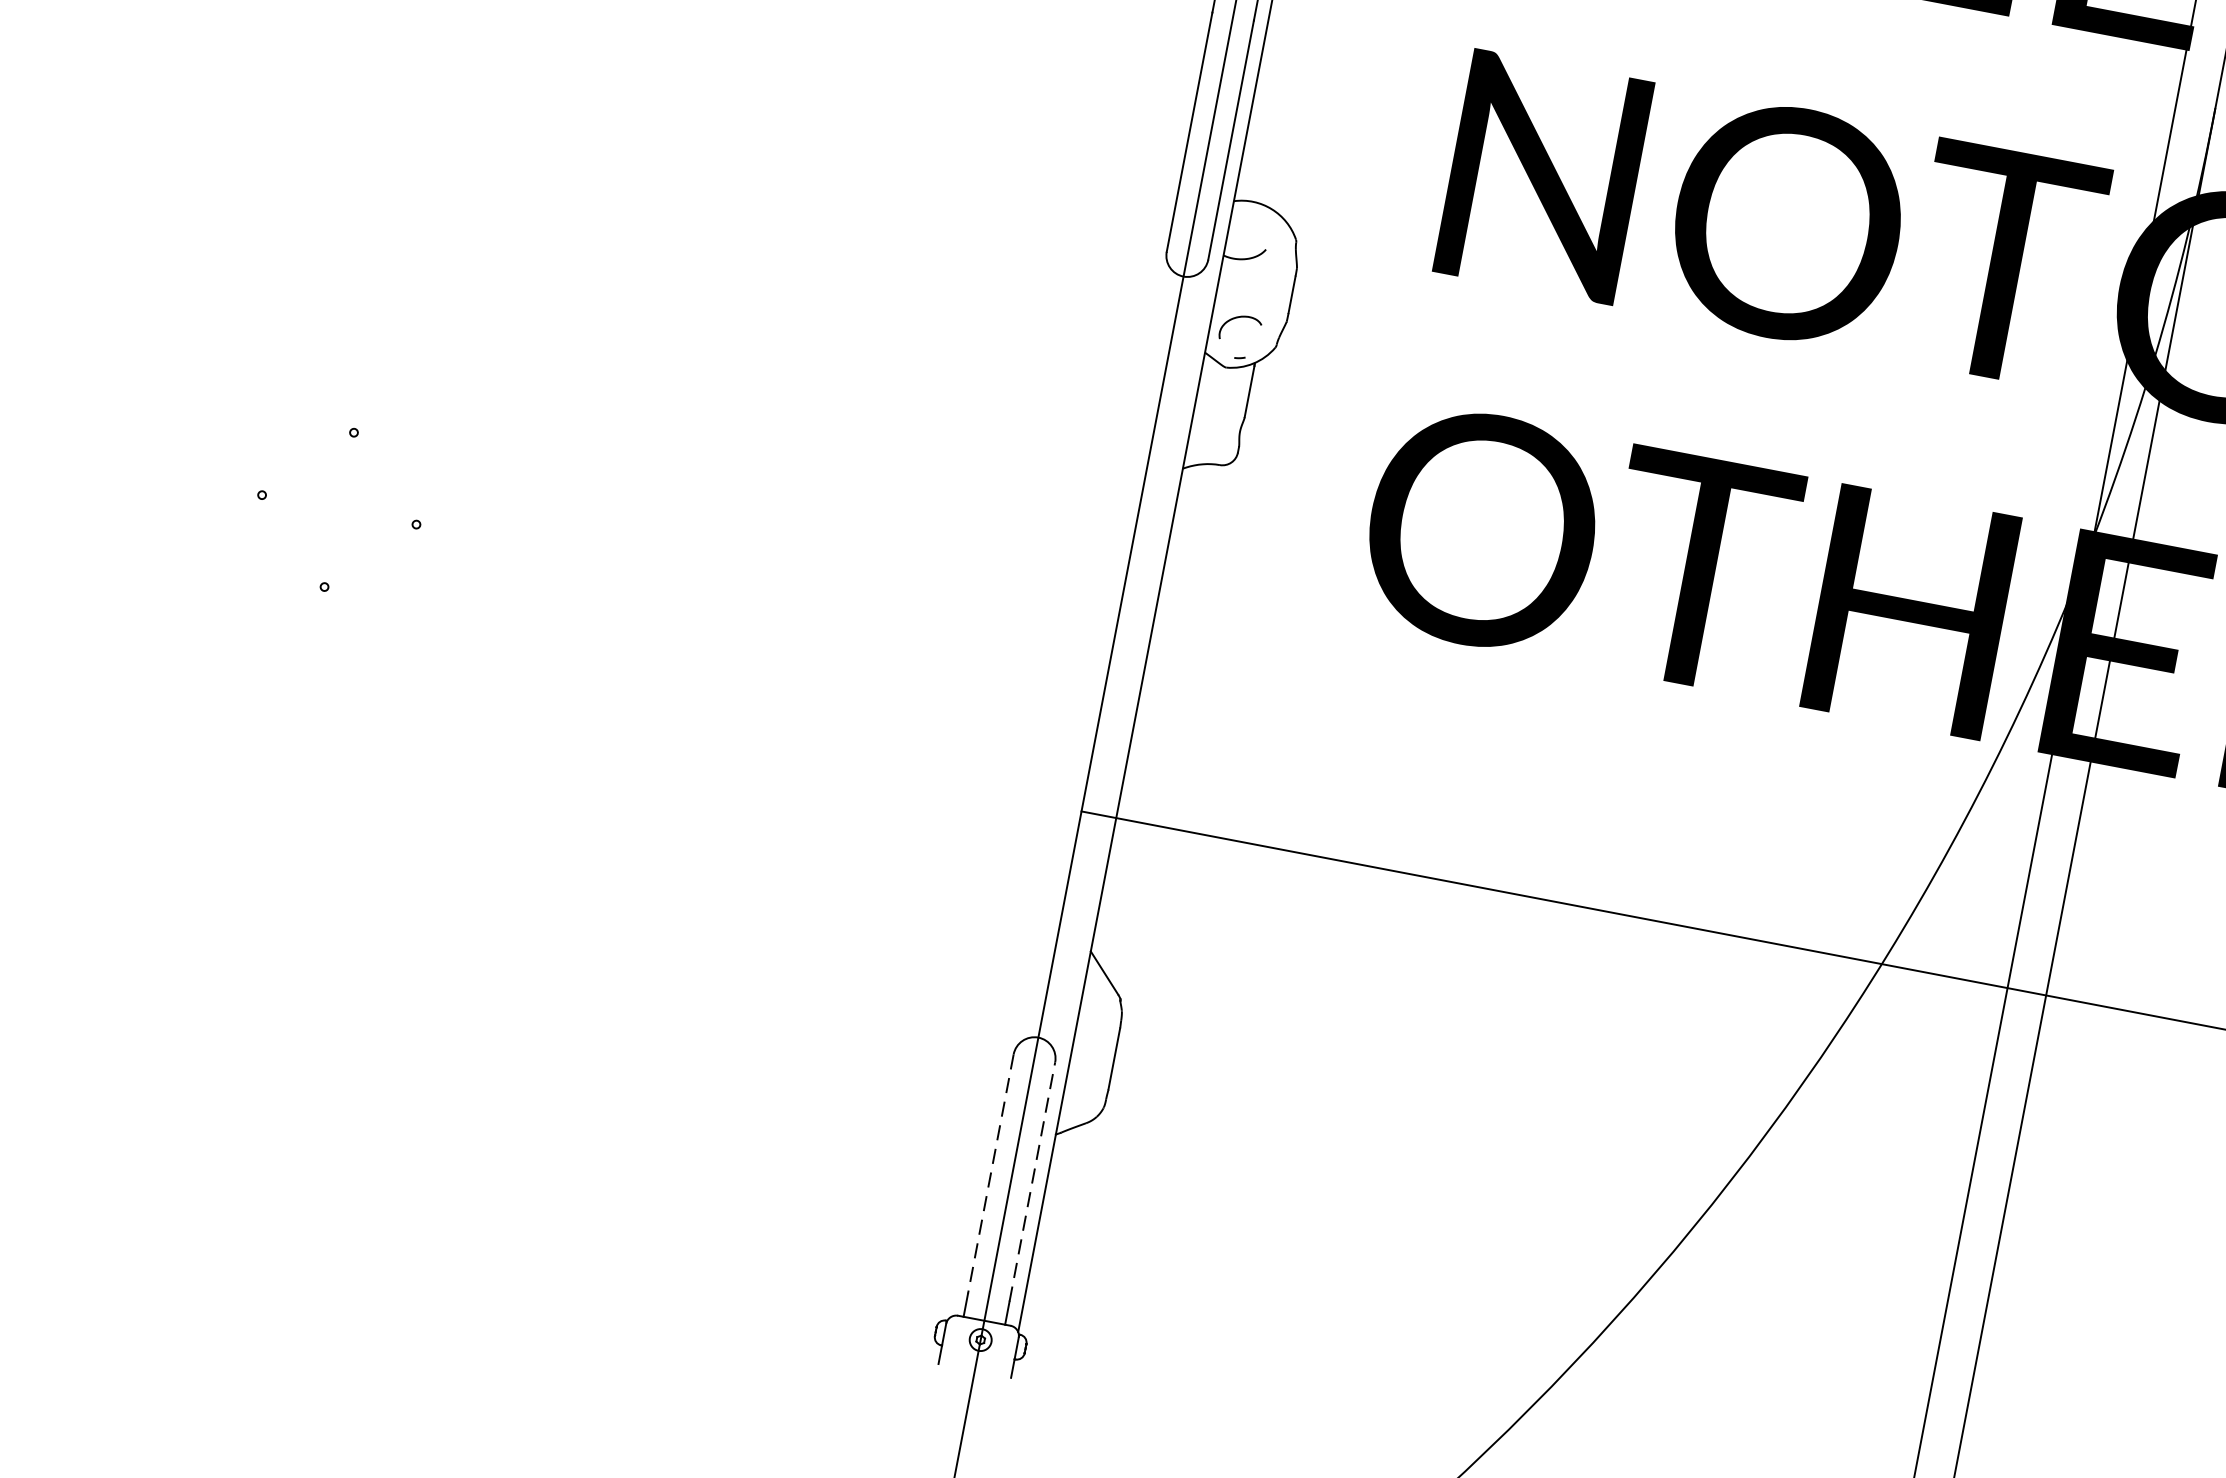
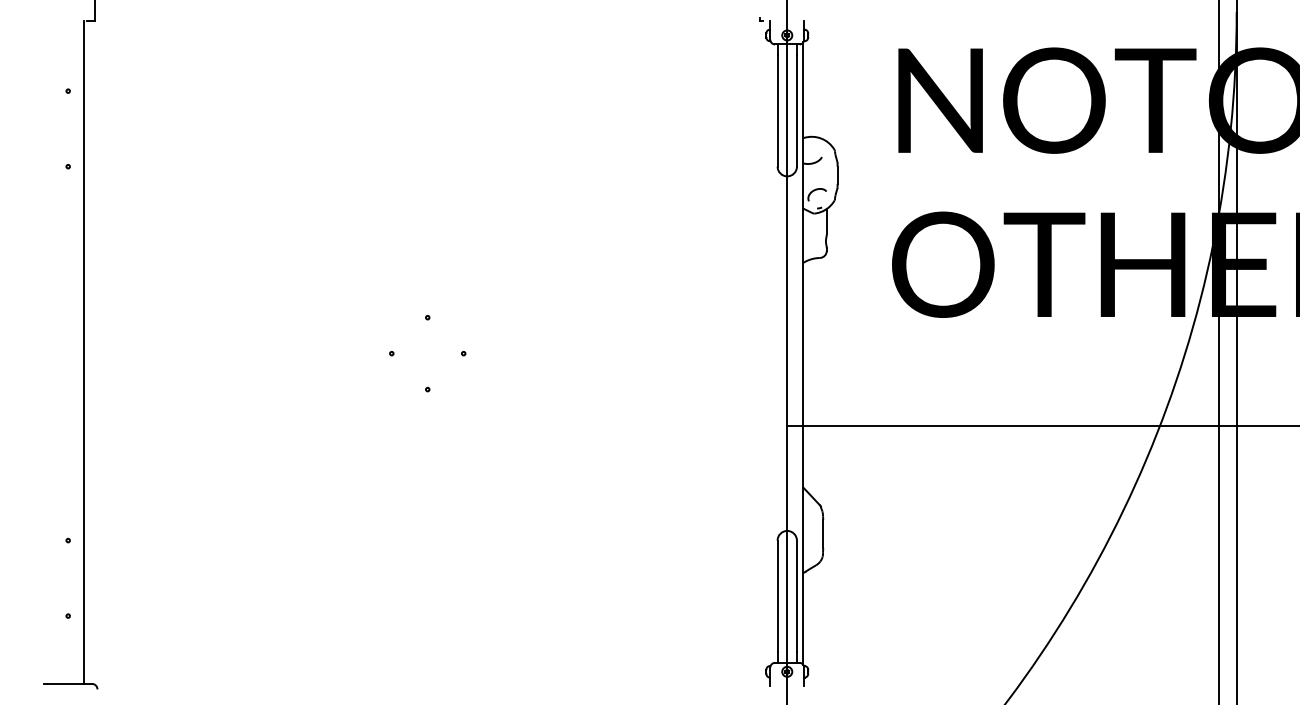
line: (990, 1174) -> (777, 596), dashed -> solid
line: (1031, 1182) -> (796, 596), dashed -> solid

